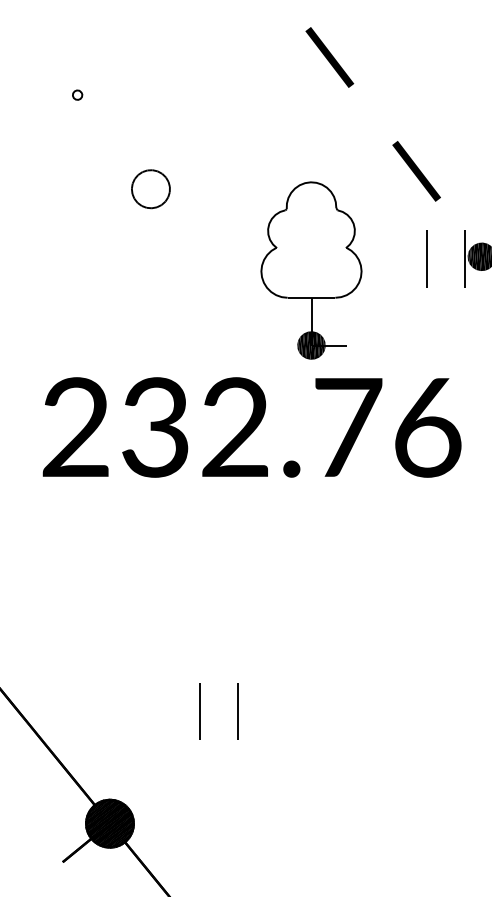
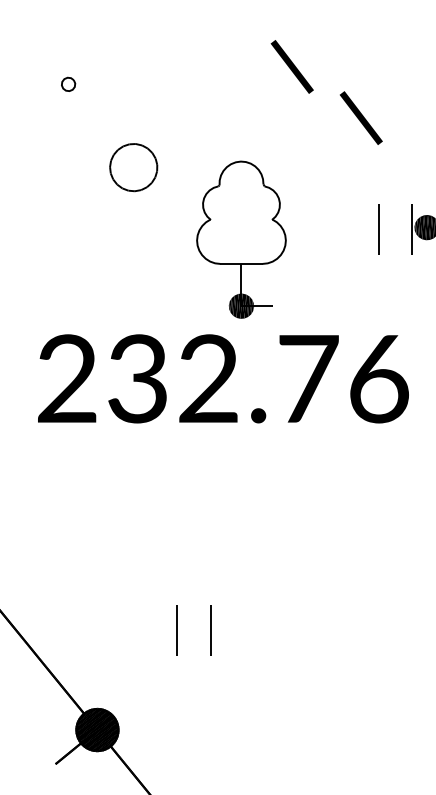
line: (329, 57) -> (292, 66), moved
part: (77, 94) -> (68, 83), size x1.6
line: (416, 171) -> (361, 118), moved
part: (150, 189) -> (133, 167), size x1.4
part: (311, 270) -> (241, 239), moved

